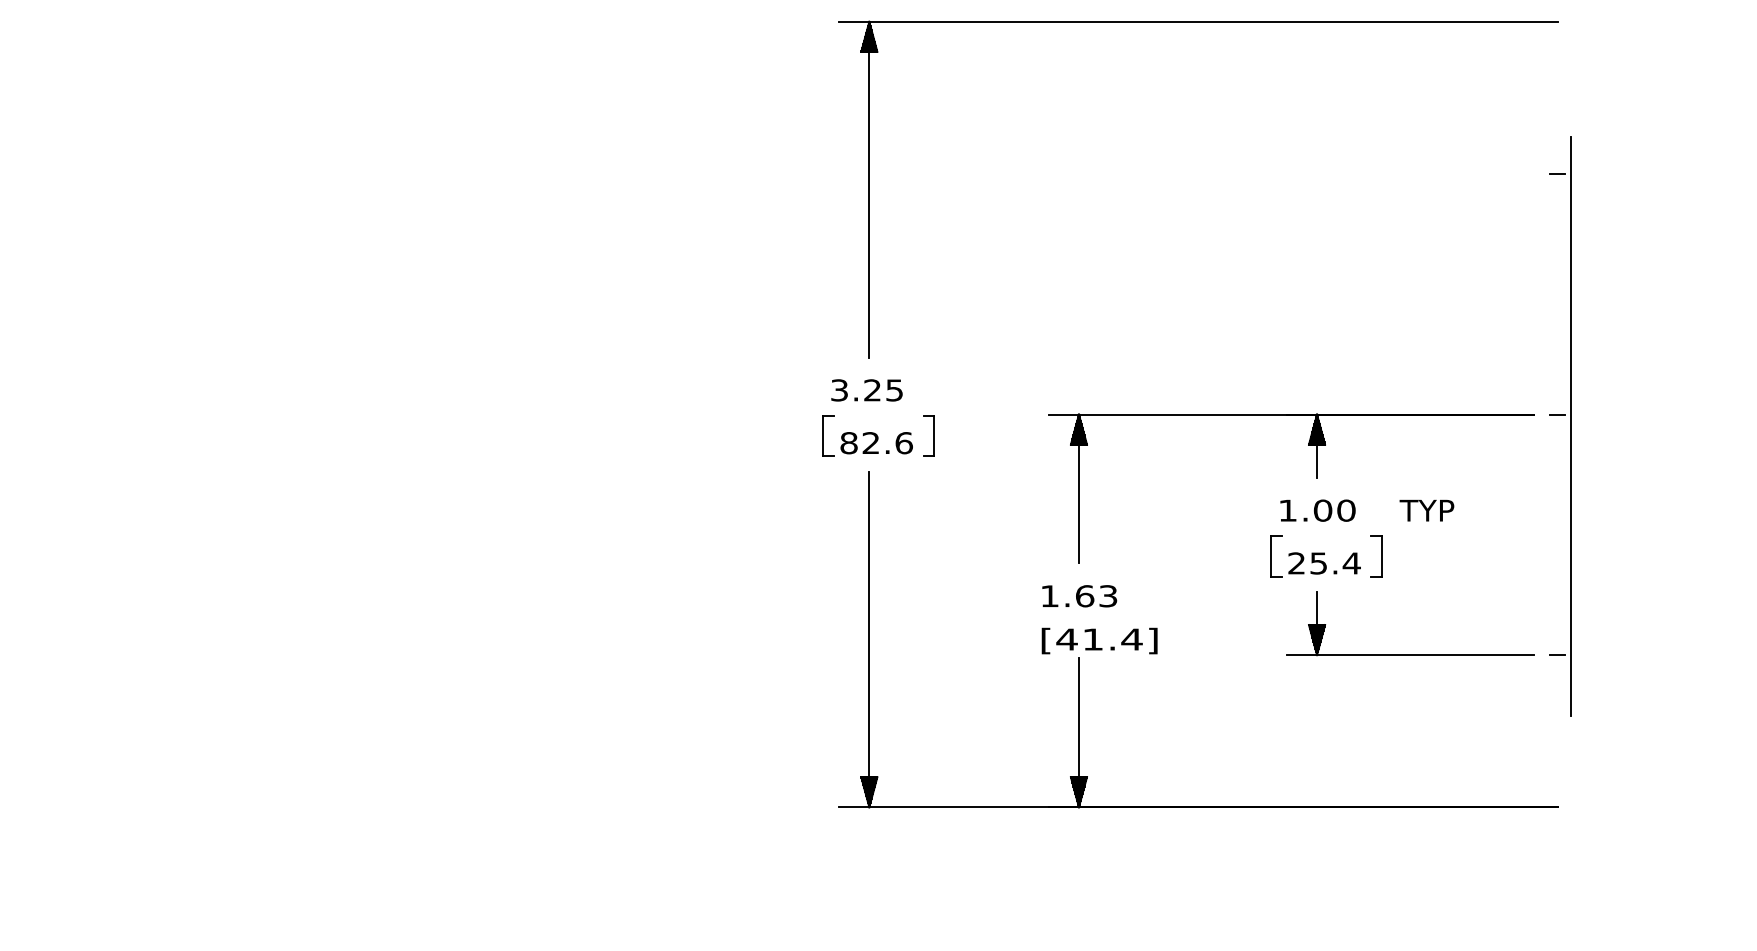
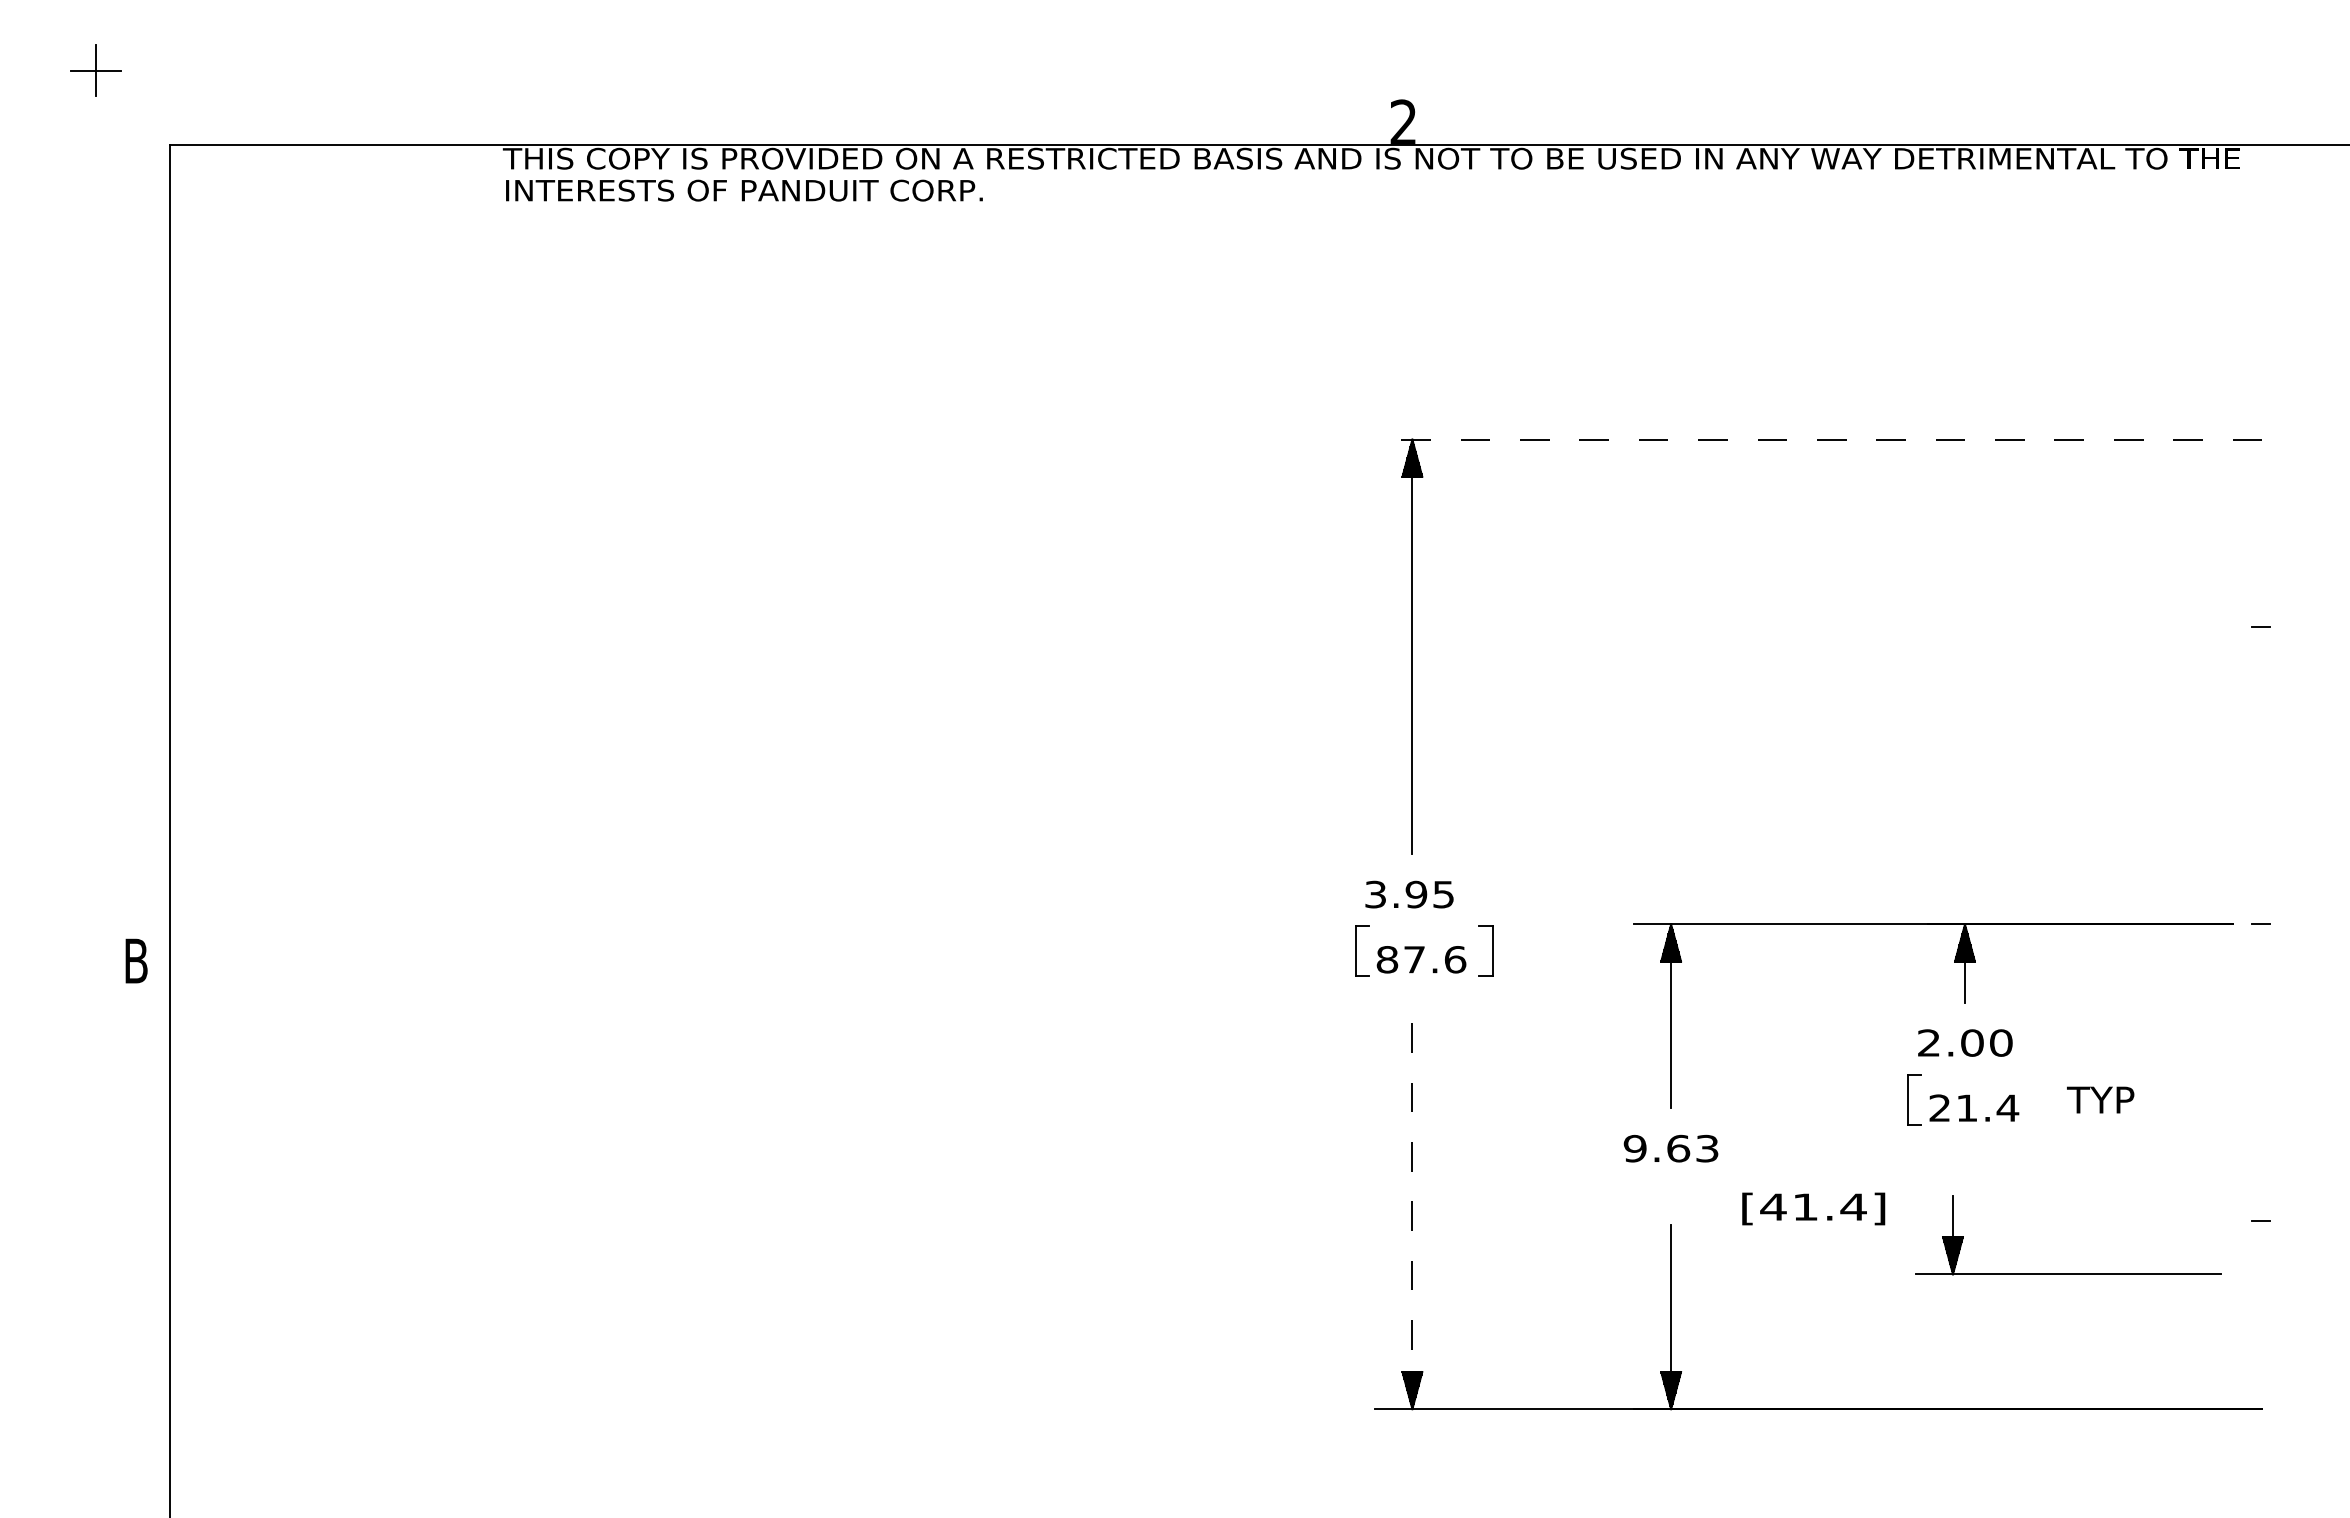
line: (1198, 21) -> (1818, 439), solid -> dashed
text: (872, 390) -> (1416, 894), 3.25 -> 3.95
line: (1571, 426) -> (2278, 939), removed
text: (871, 442) -> (1414, 959), 82.6 -> 87.6
text: (1287, 510) -> (1928, 1042), 1.00 -> 2.00
text: (1426, 510) -> (2100, 1099), moved
part: (1376, 556) -> (2038, 1099), removed
text: (1319, 562) -> (1967, 1107), 25.4 -> 21.4
text: (1049, 596) -> (1634, 1148), 1.63 -> 9.63
line: (869, 639) -> (1412, 1201), solid -> dashed
text: (1099, 640) -> (1813, 1208), moved
part: (1410, 654) -> (2068, 1273), moved

